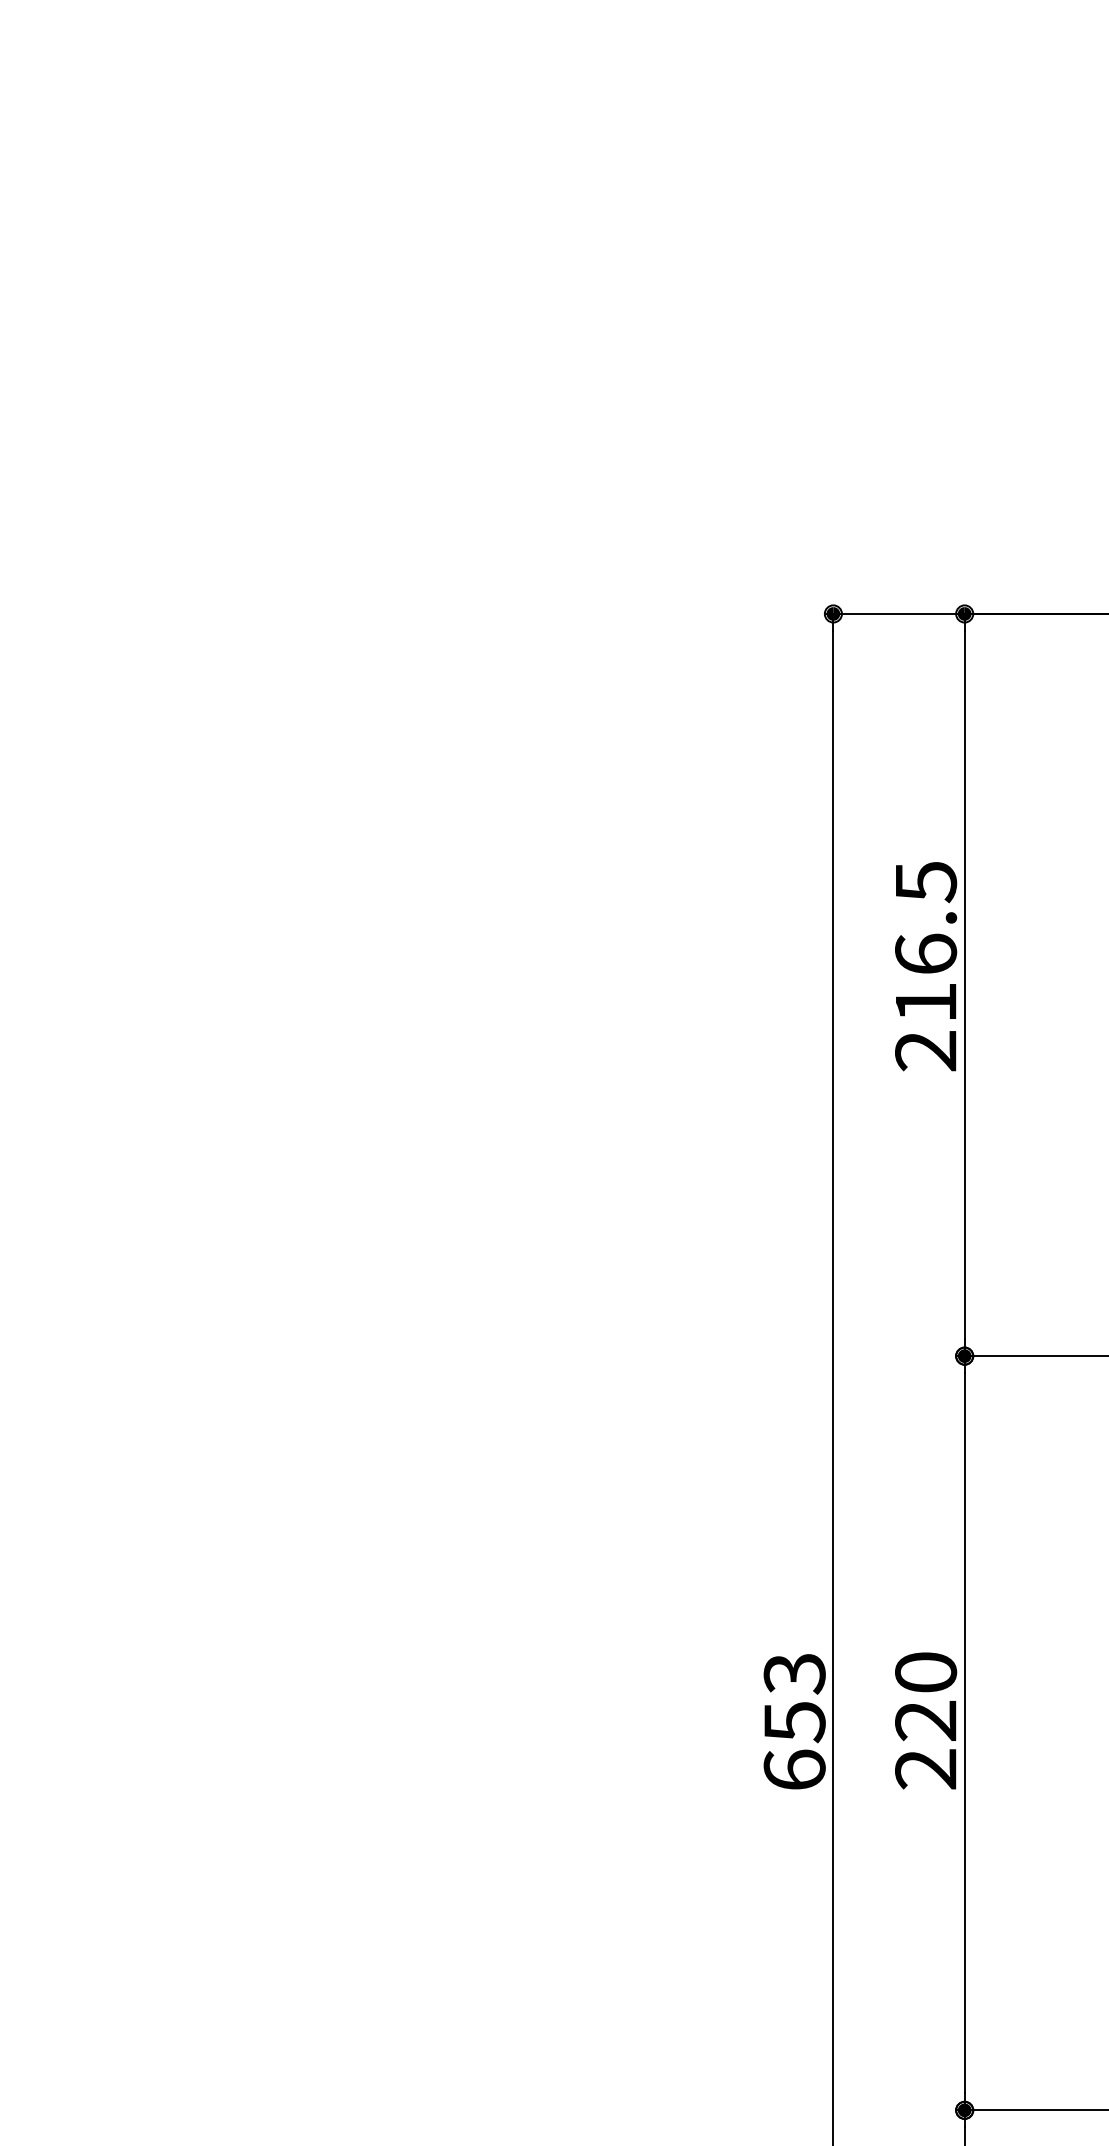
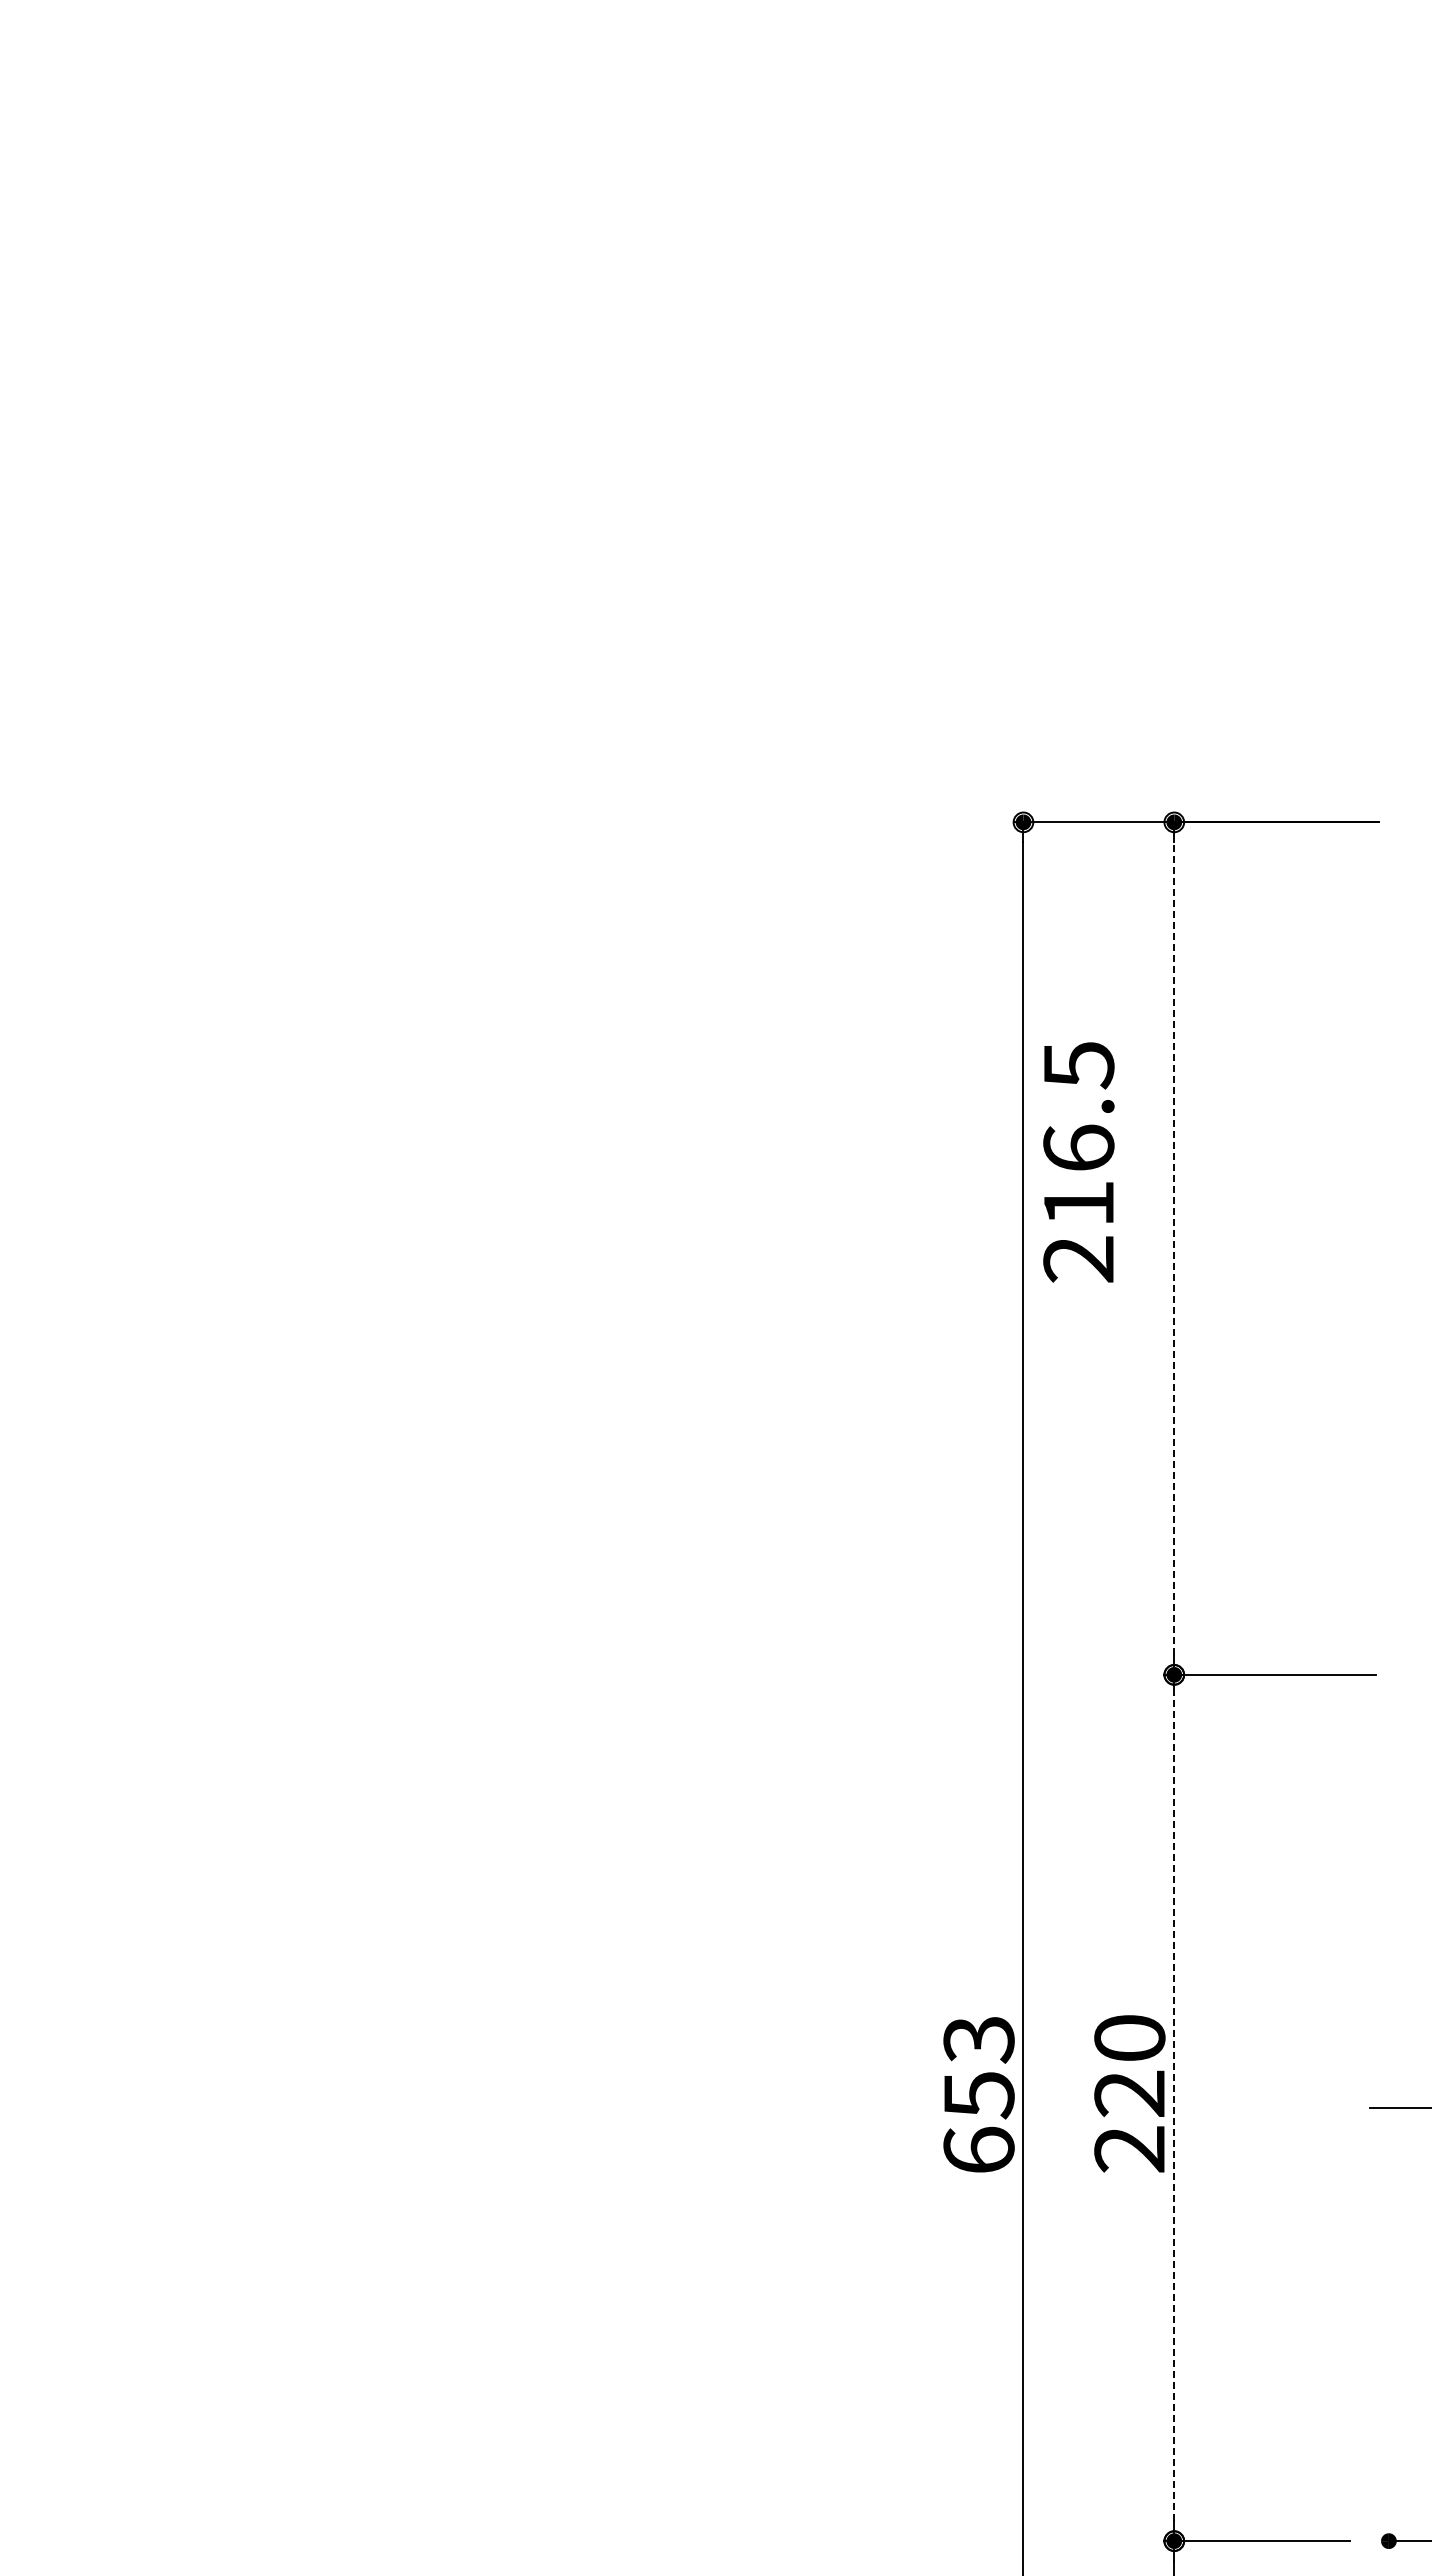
text: (925, 966) -> (1078, 1162), moved
line: (964, 984) -> (1174, 1248), solid -> dashed
line: (964, 1732) -> (1174, 2107), solid -> dashed

